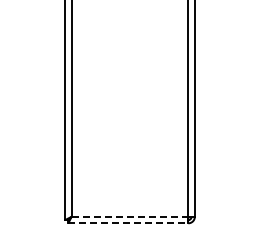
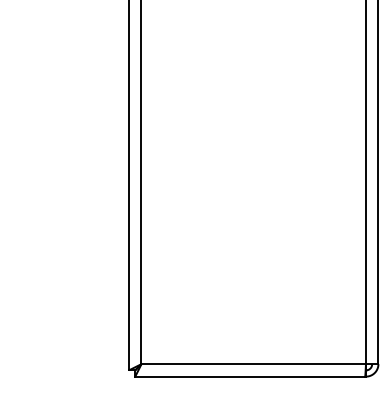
line: (130, 216) -> (254, 363), dashed -> solid
line: (128, 223) -> (250, 376), dashed -> solid

